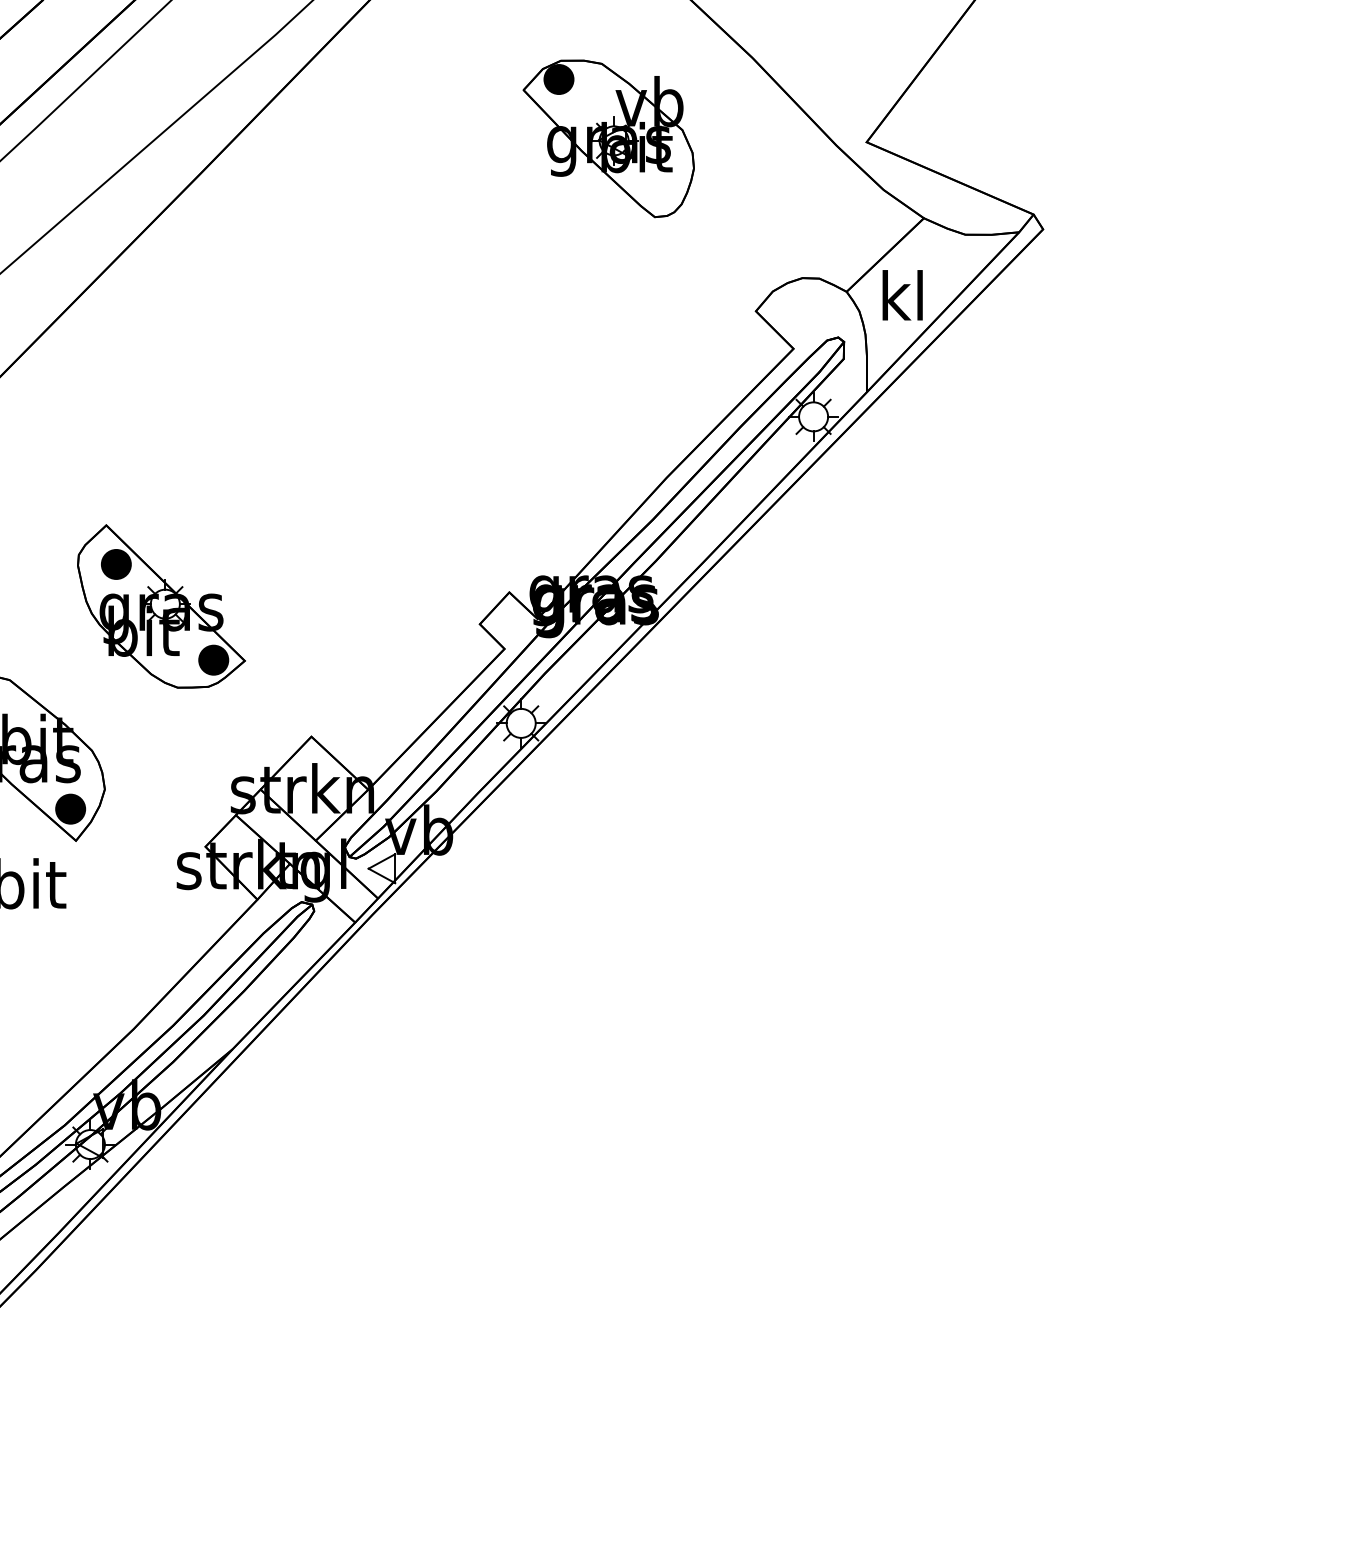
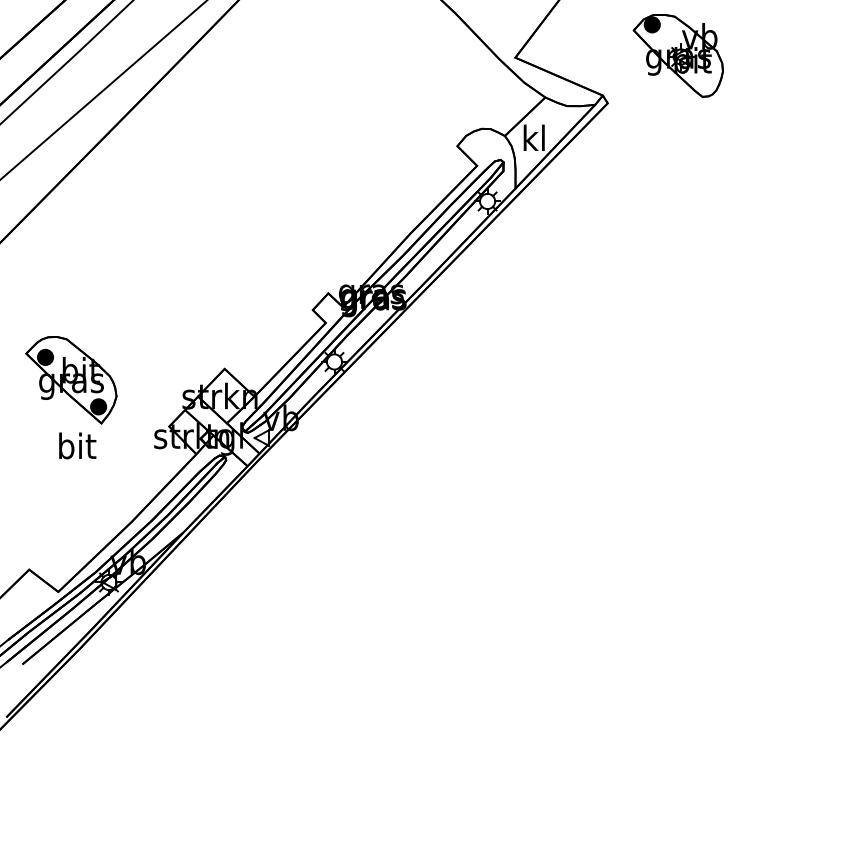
part: (607, 138) -> (677, 55), moved
part: (162, 605) -> (146, 300), removed

